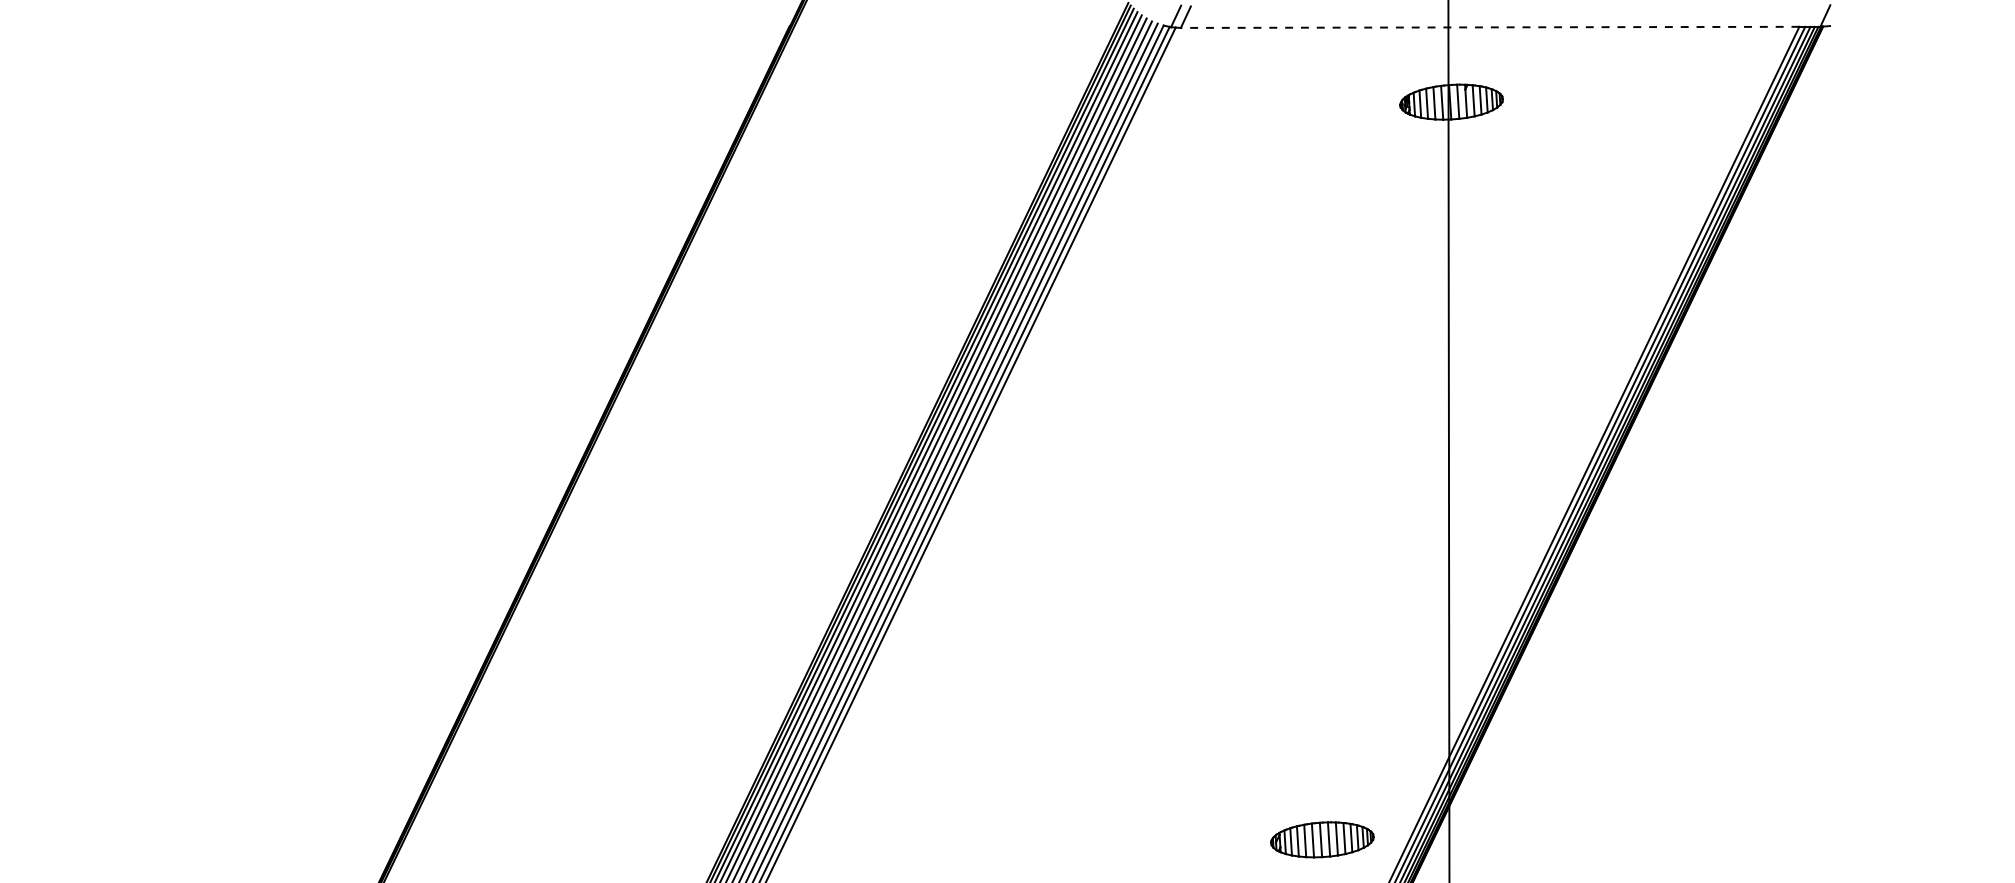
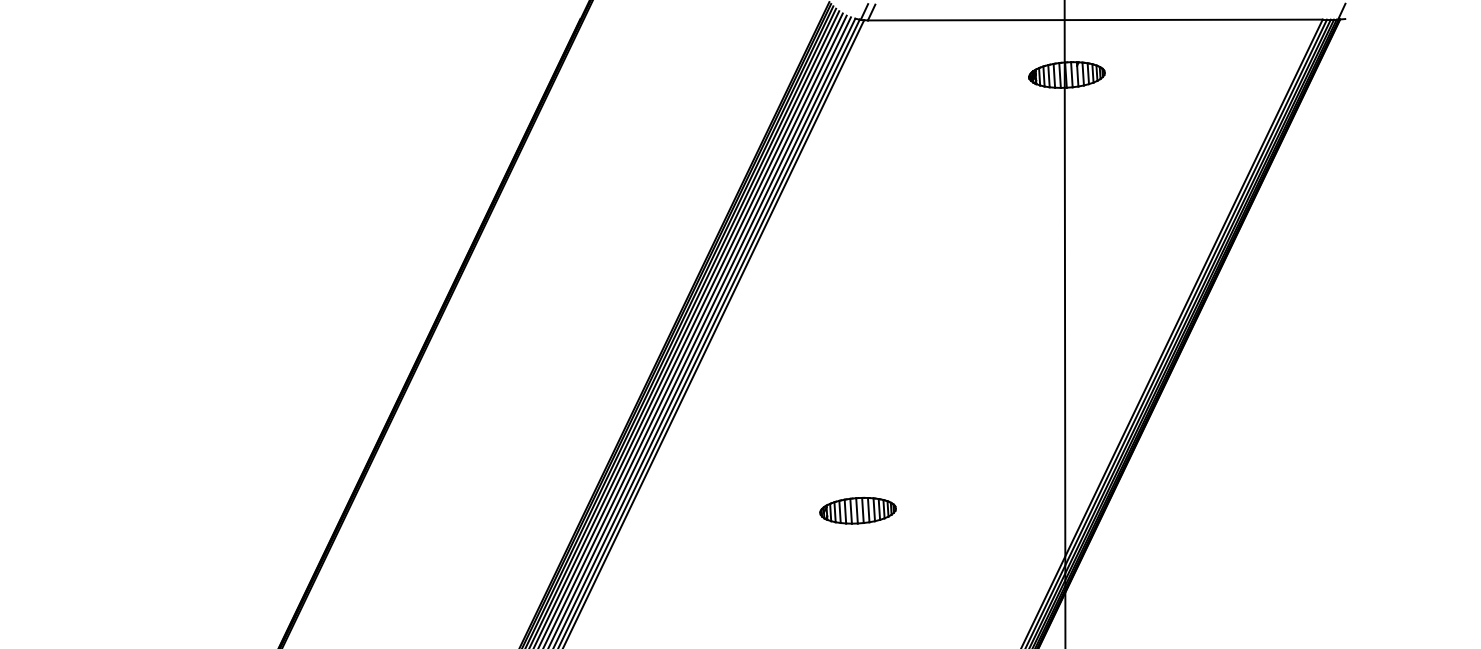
line: (1489, 27) -> (1094, 20), dashed -> solid
part: (1322, 839) -> (858, 510), moved

